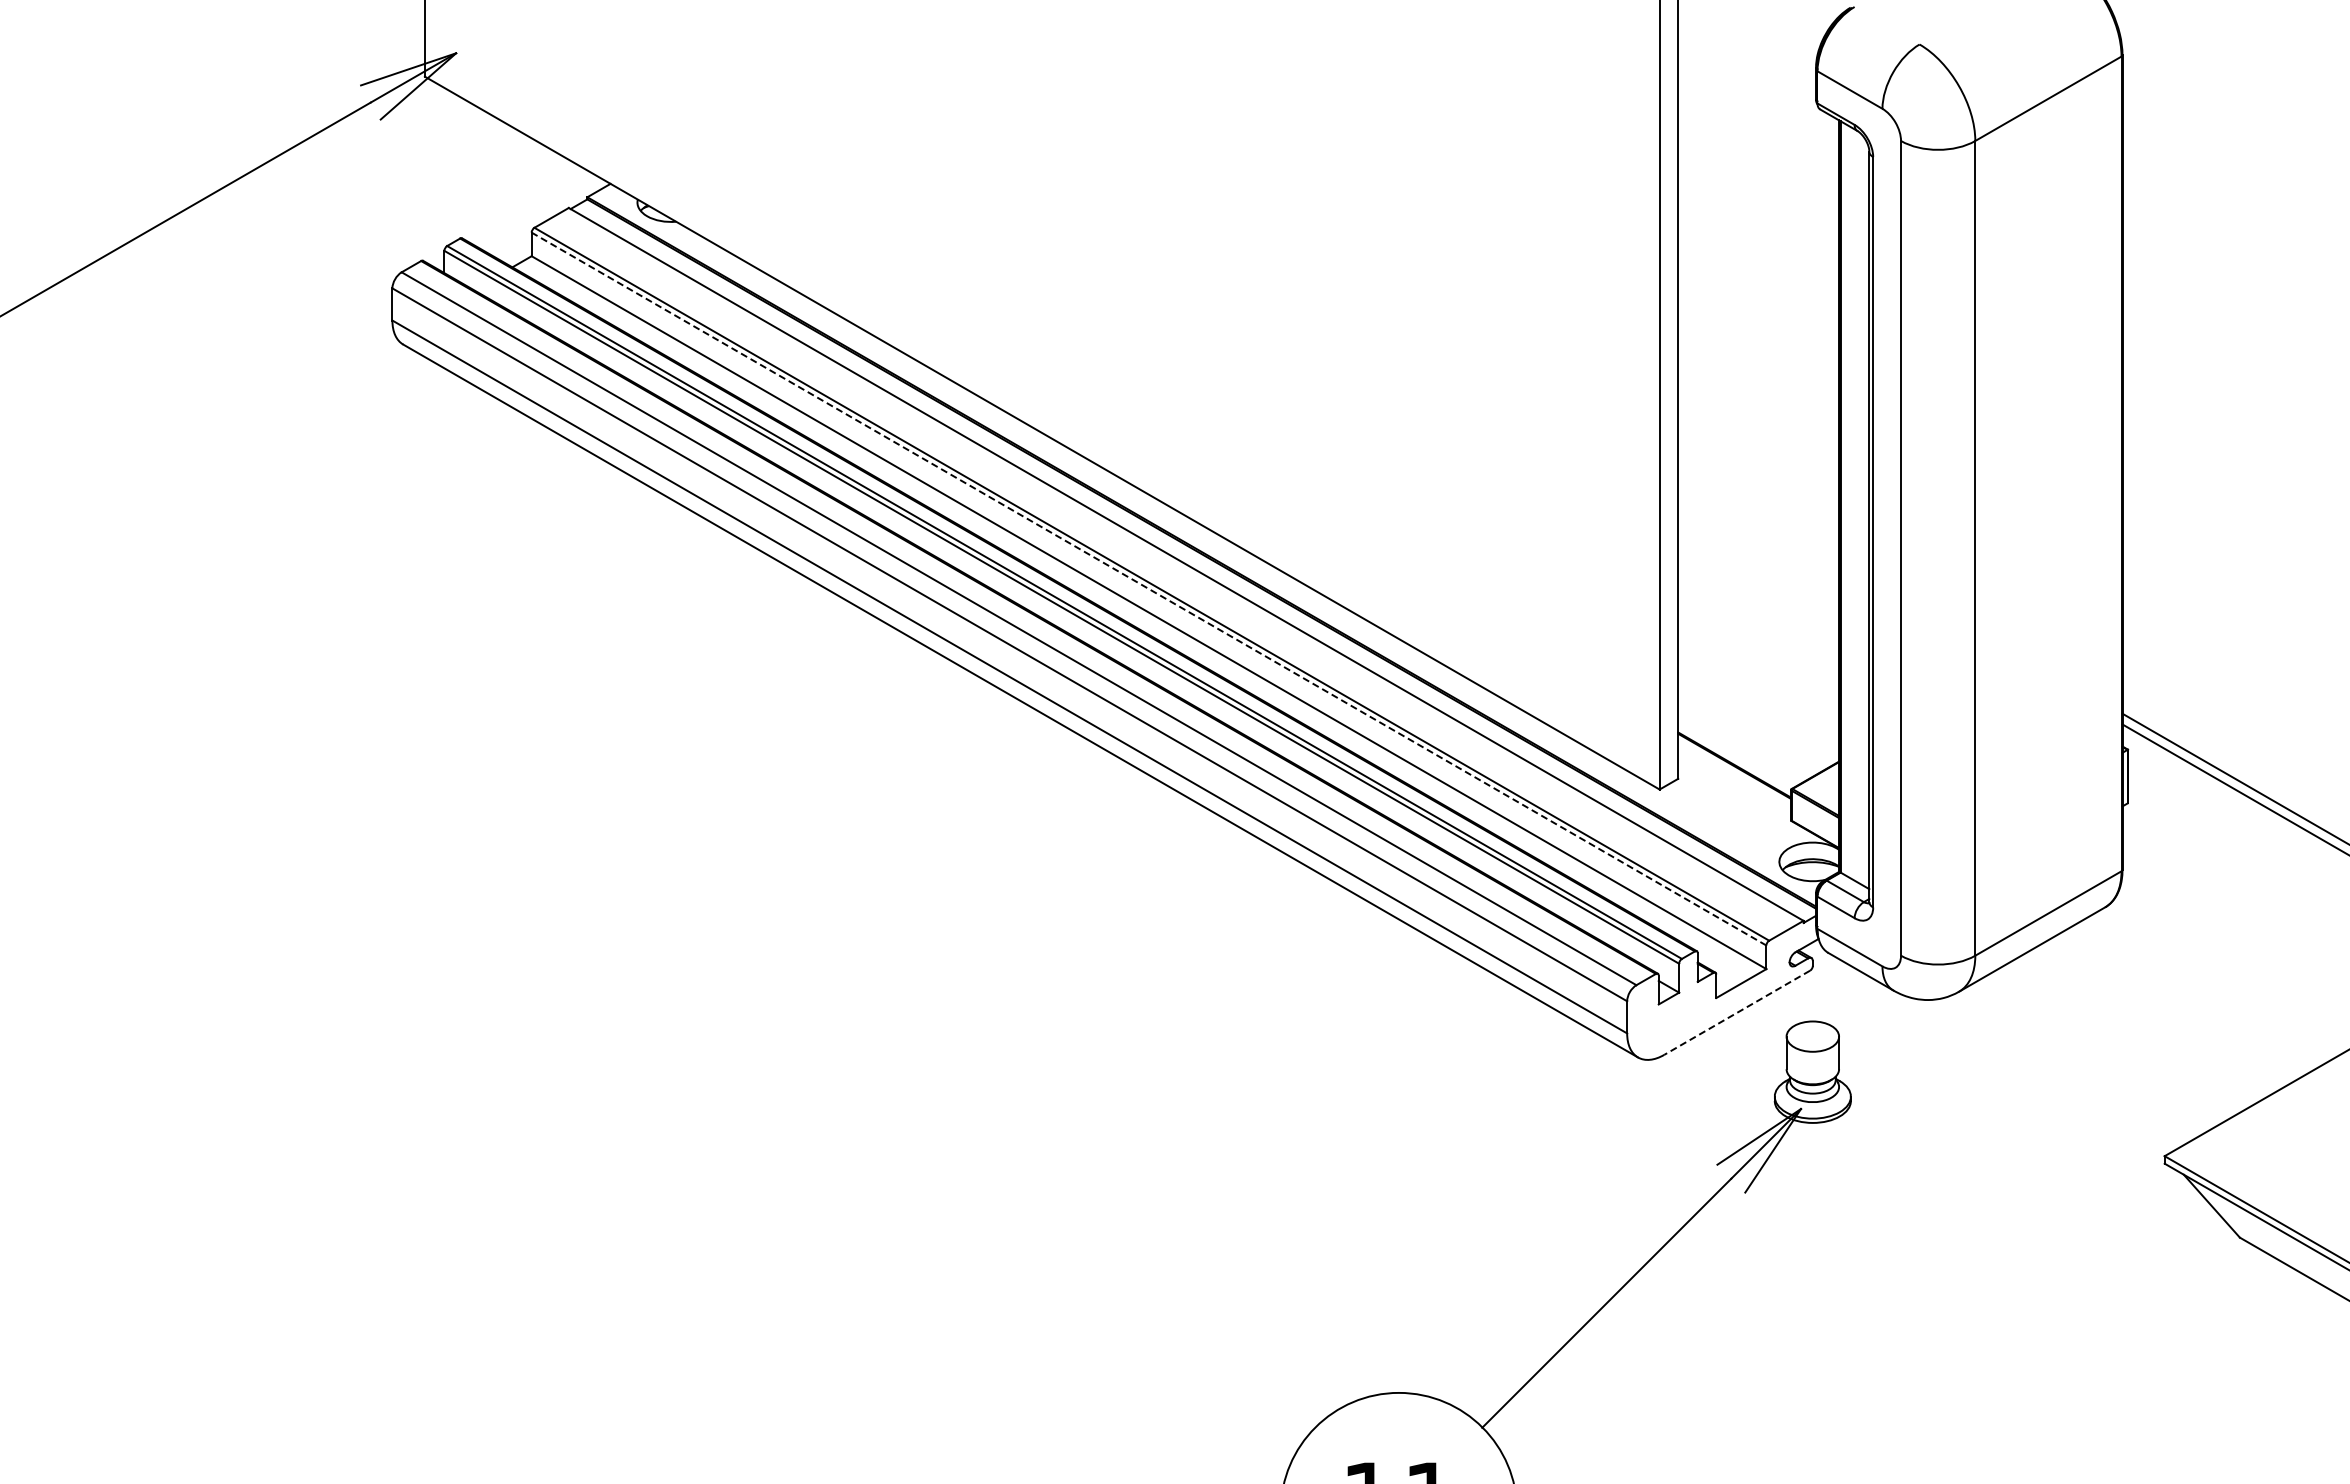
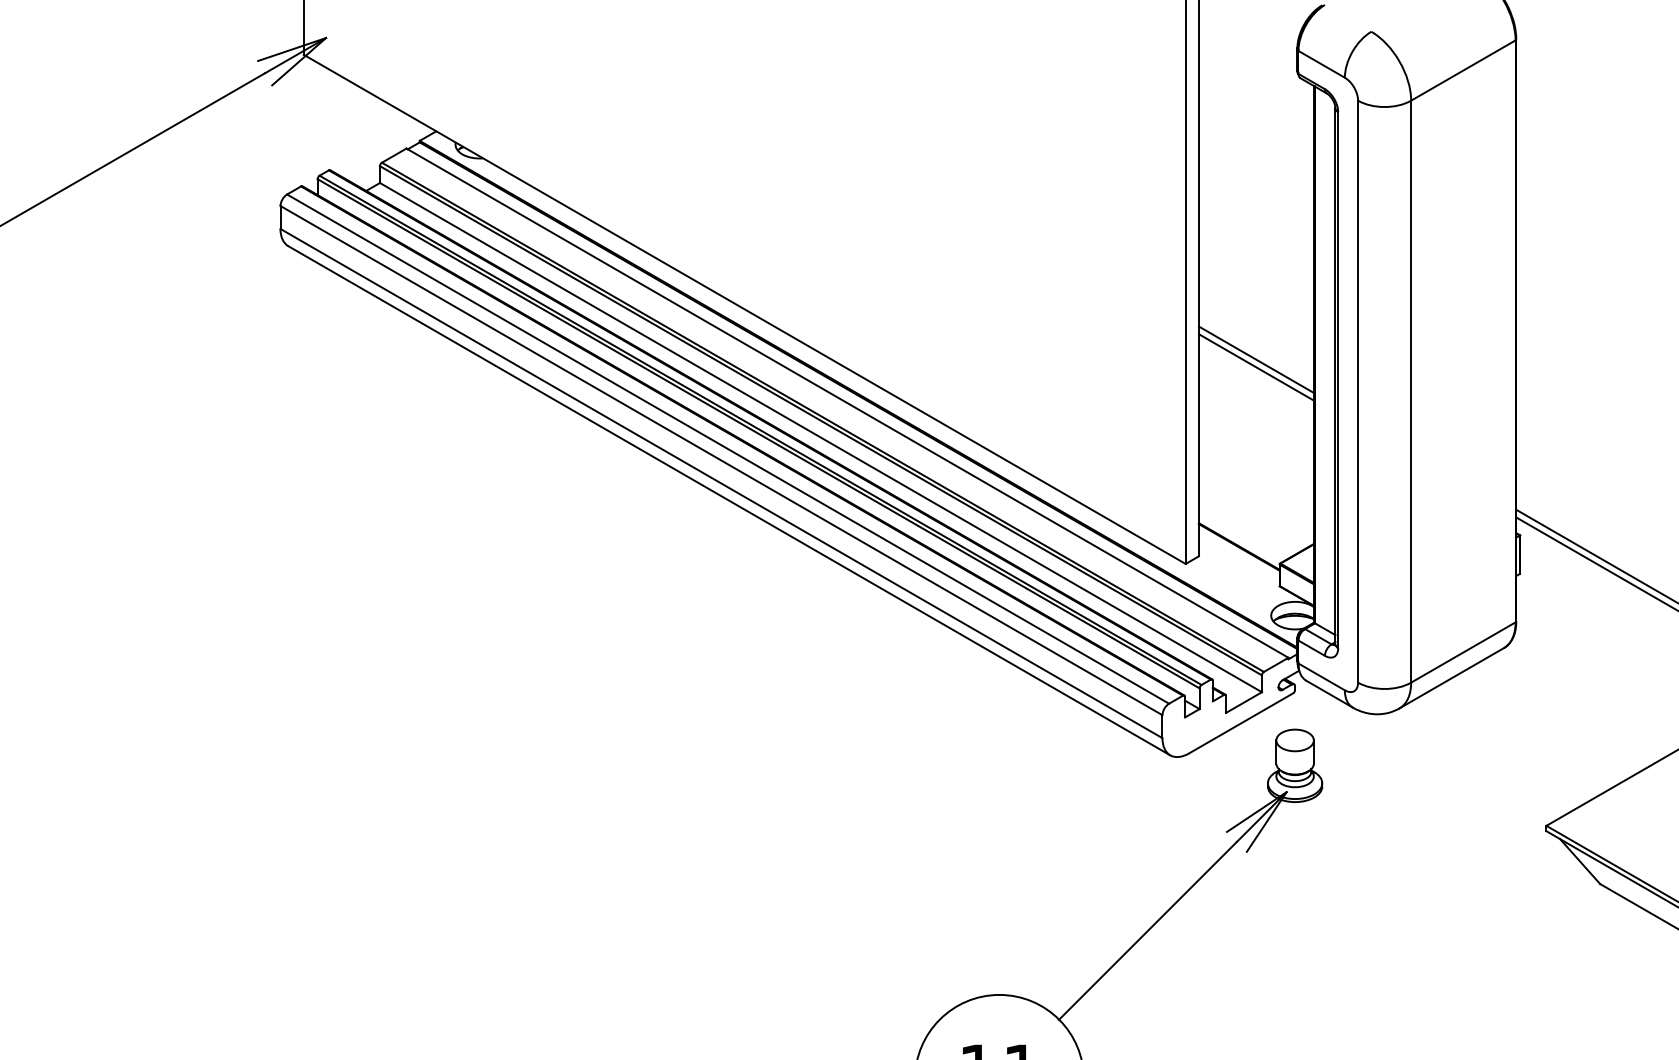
line: (1758, 503) -> (1256, 359), added
line: (1758, 513) -> (1256, 366), added
line: (1149, 589) -> (821, 421), dashed -> solid
line: (1736, 1013) -> (1240, 723), dashed -> solid

